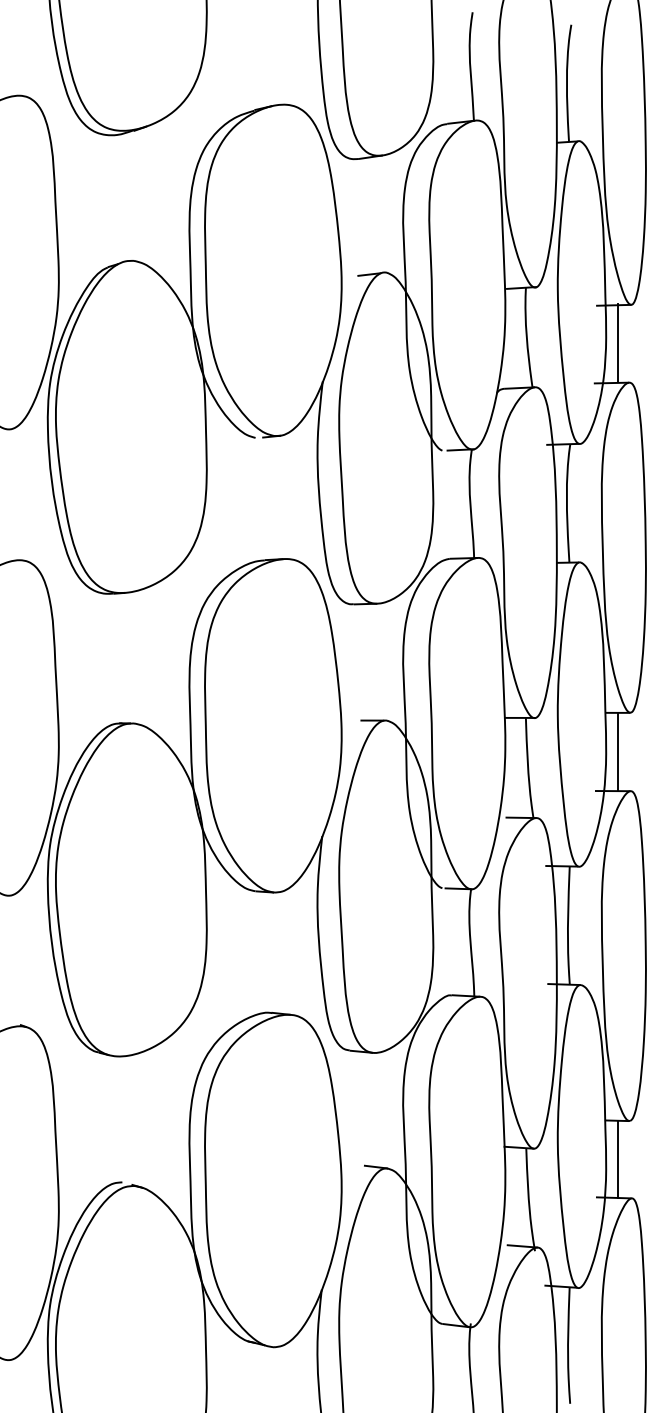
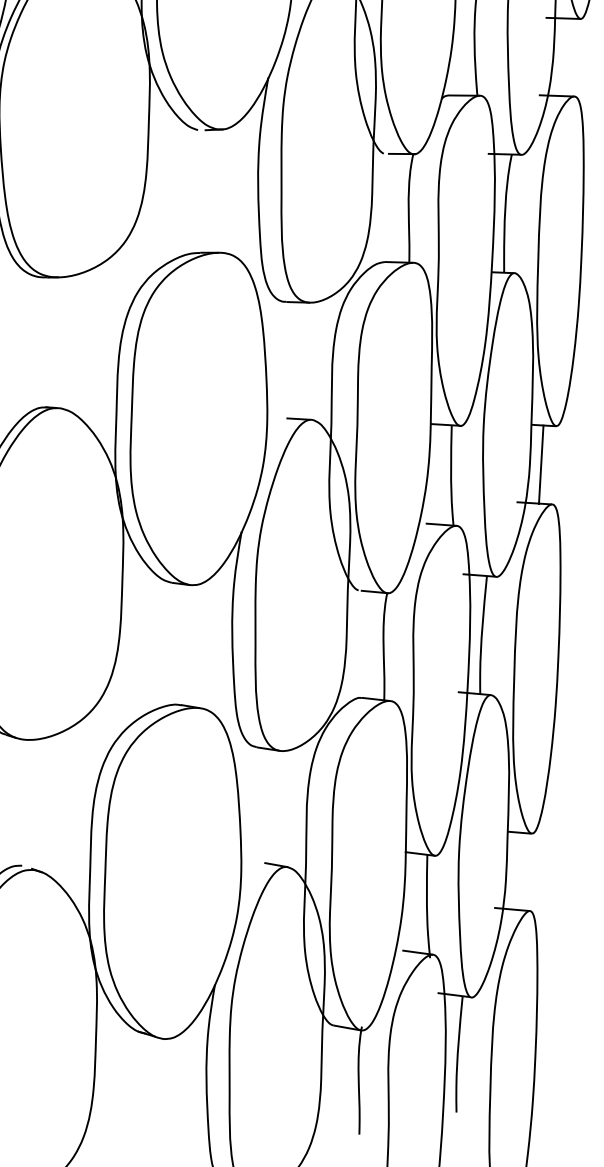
line: (617, 343) -> (564, 56), removed
line: (617, 1159) -> (517, 871), removed

